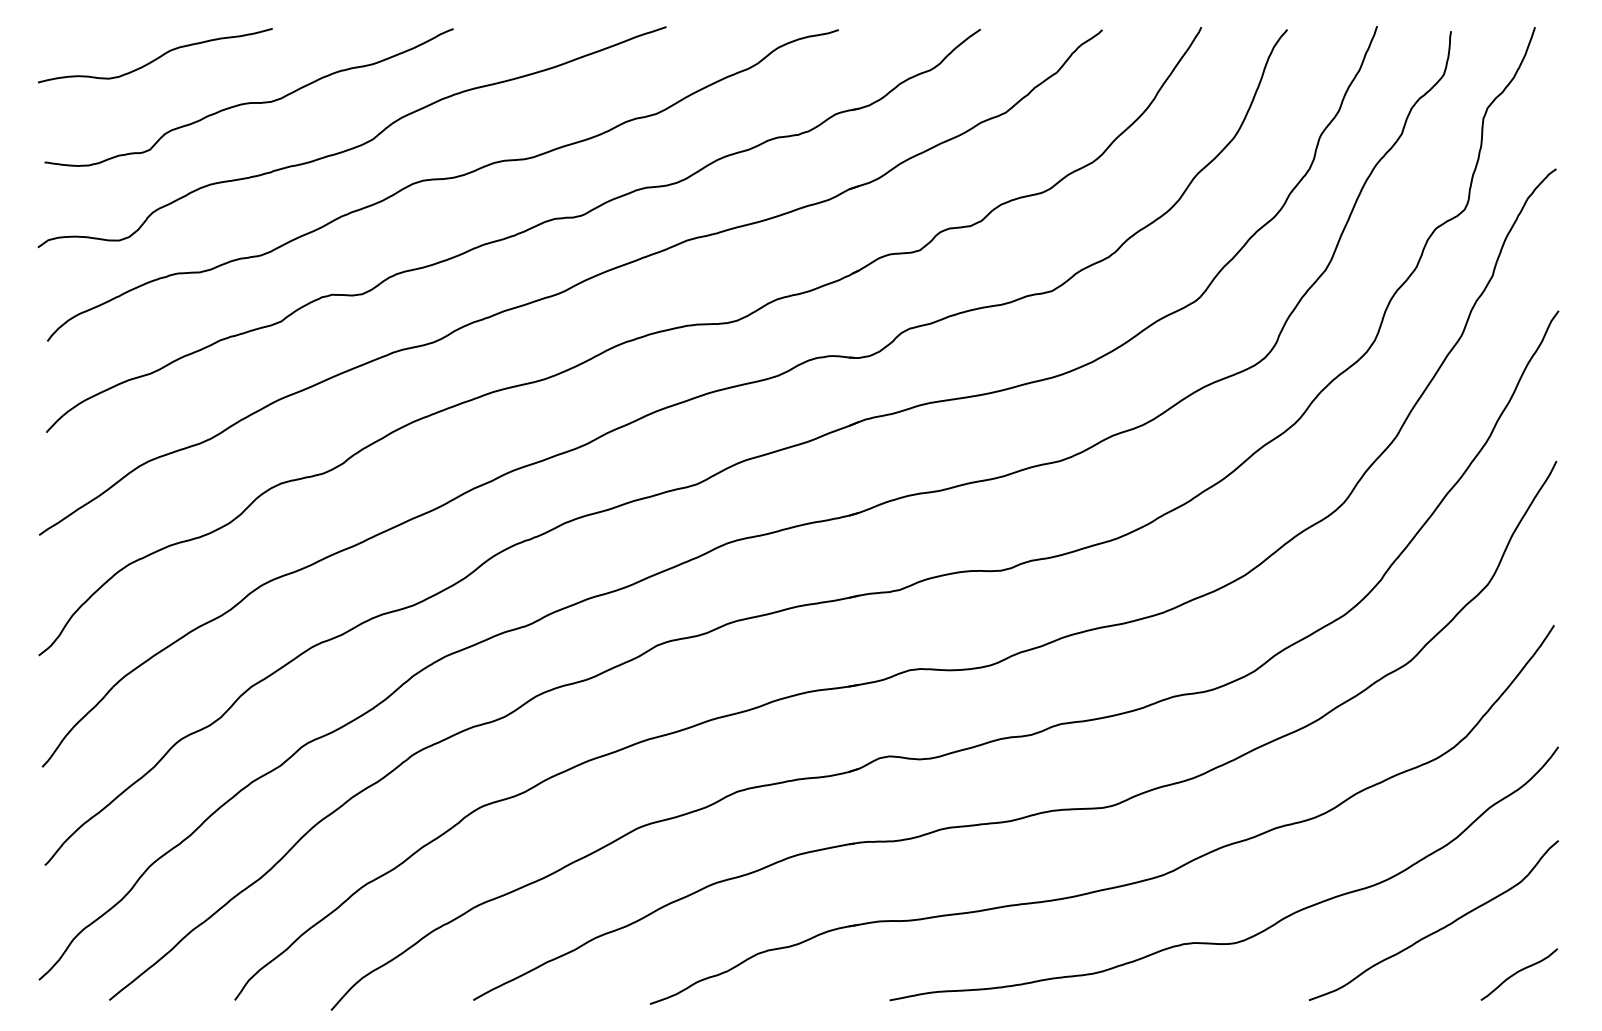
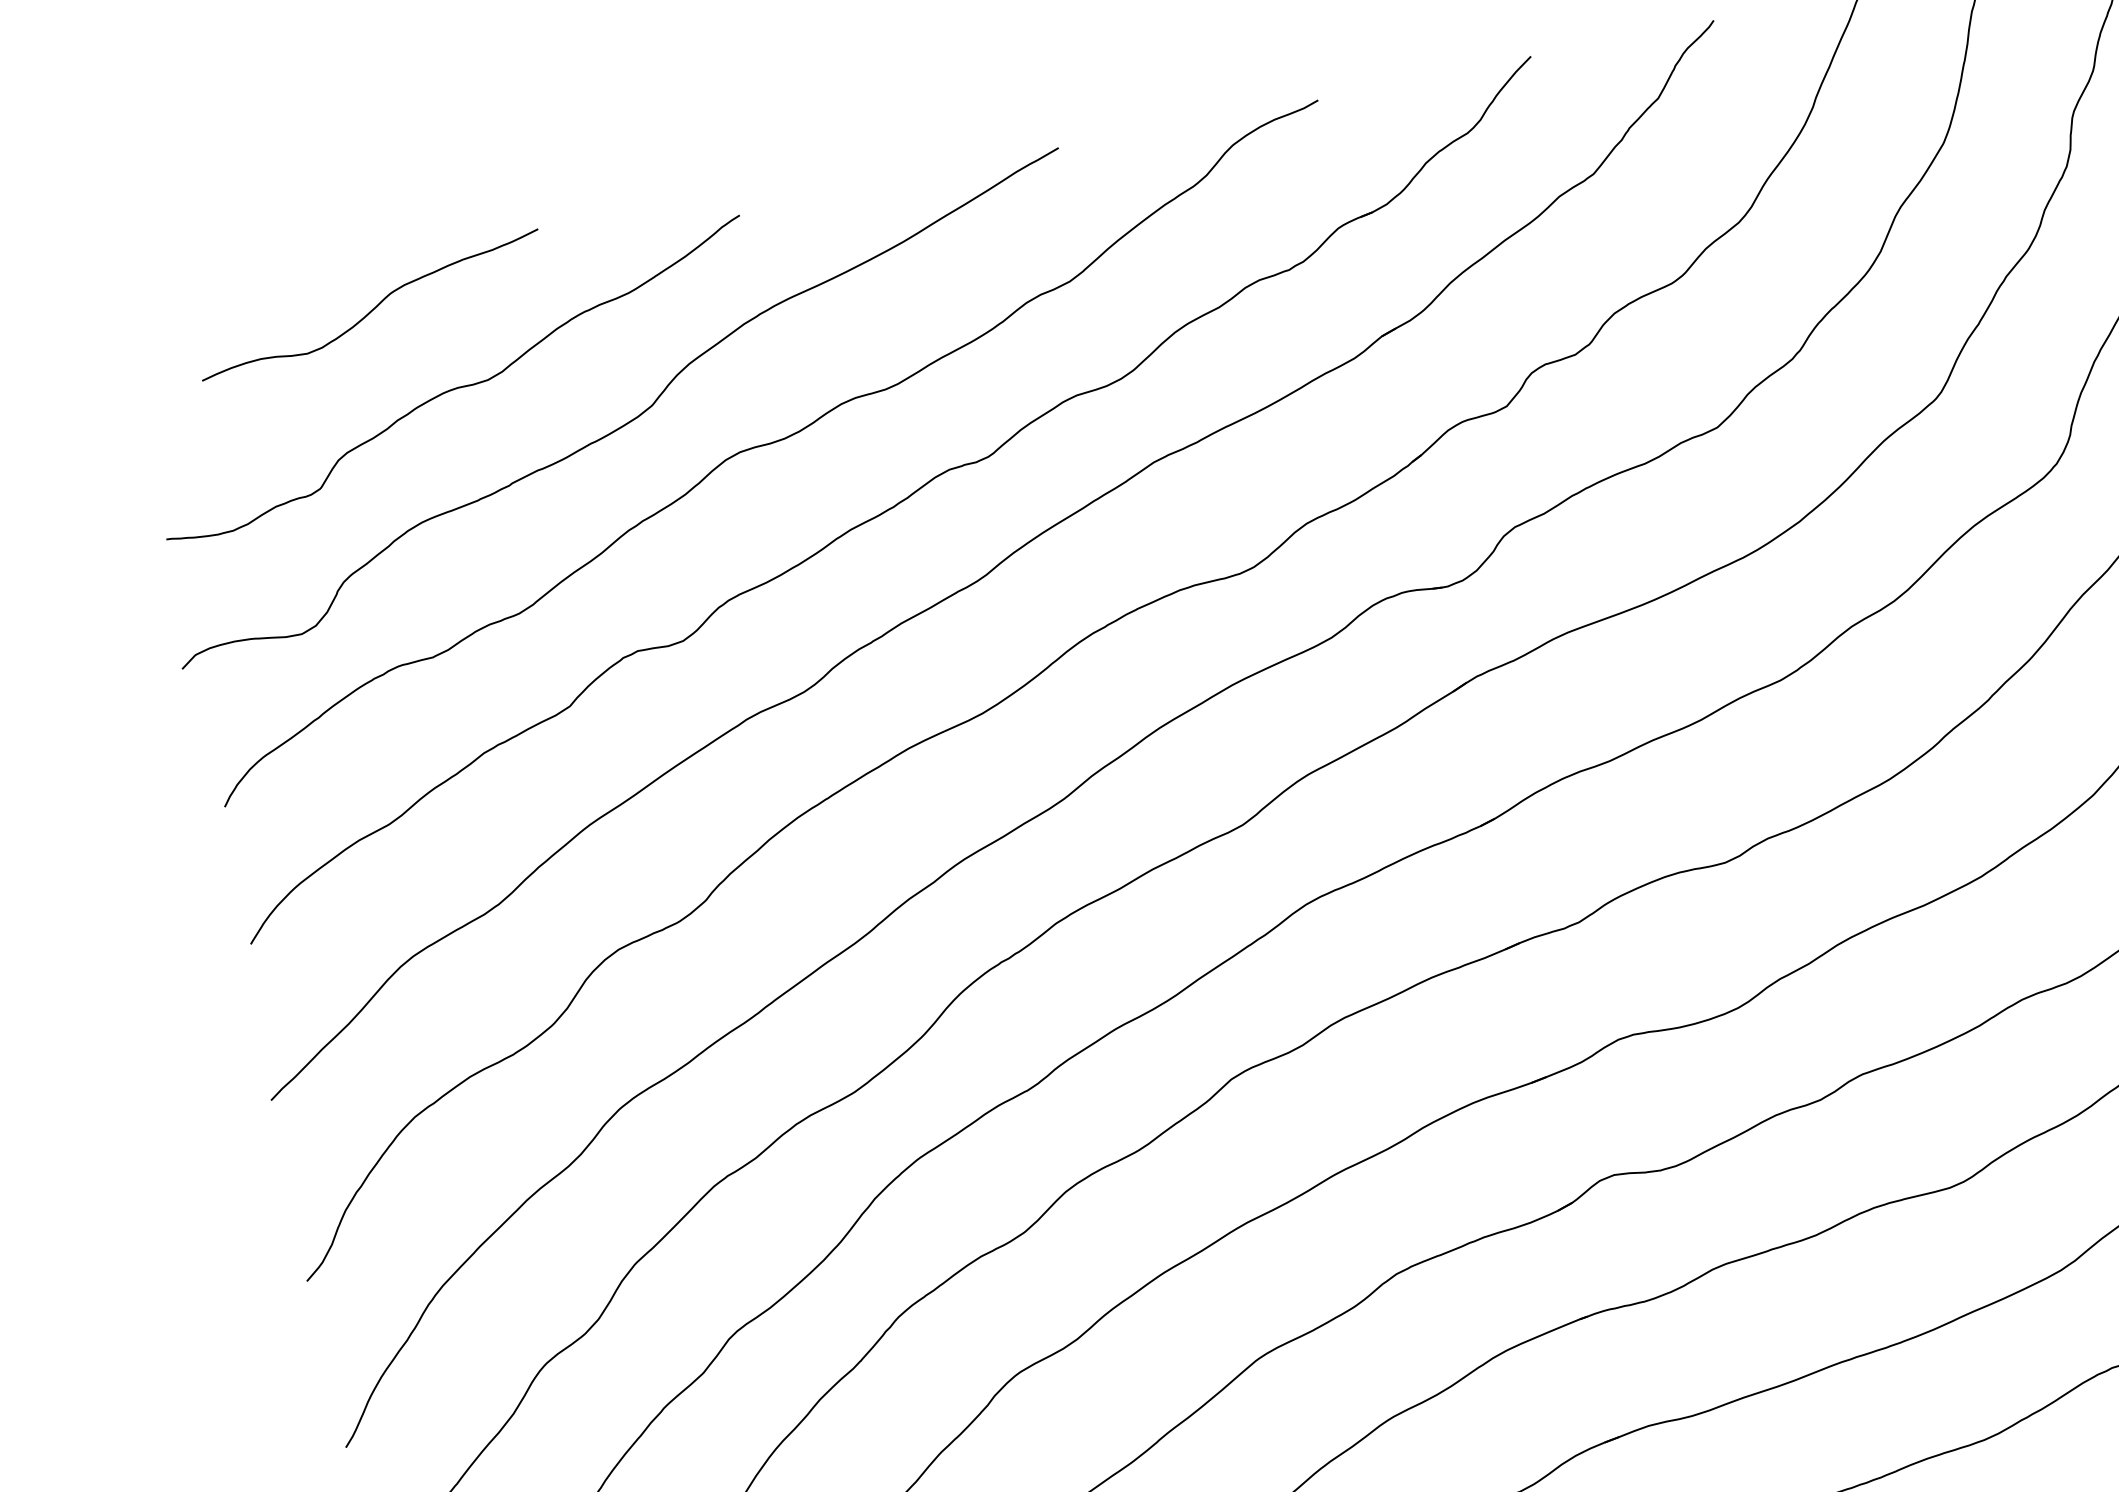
curve: (157, 57) -> (373, 307), moved

